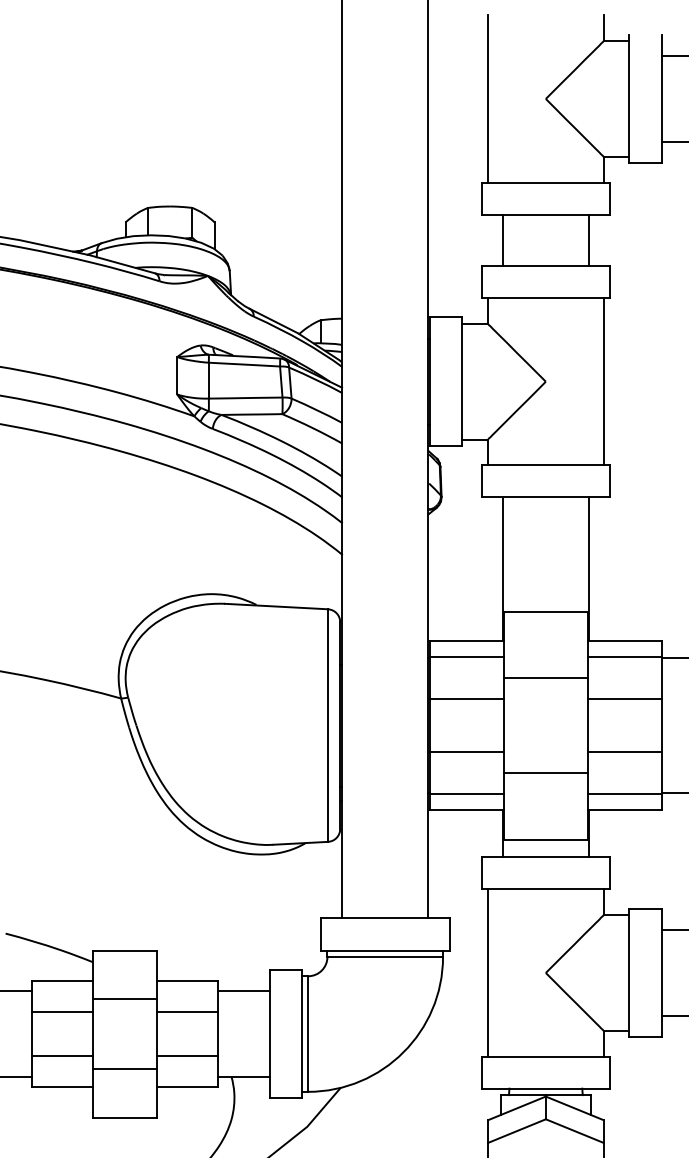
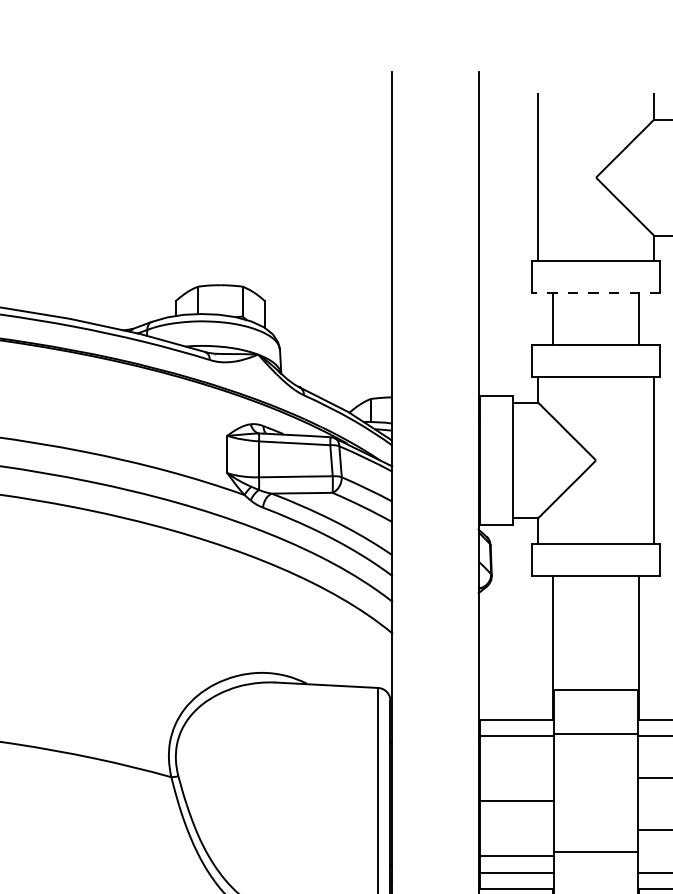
line: (545, 214) -> (595, 293), solid -> dashed
line: (545, 678) -> (595, 734), moved
line: (467, 699) -> (517, 801), moved
line: (467, 751) -> (517, 856), moved

